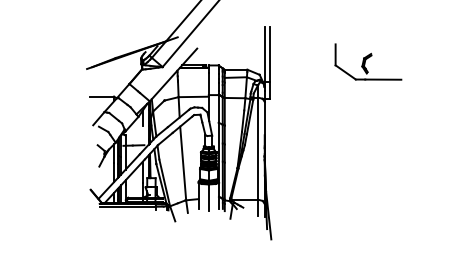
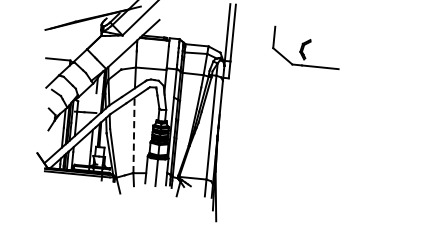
part: (368, 61) -> (307, 47), moved
line: (183, 163) -> (134, 135), solid -> dashed

